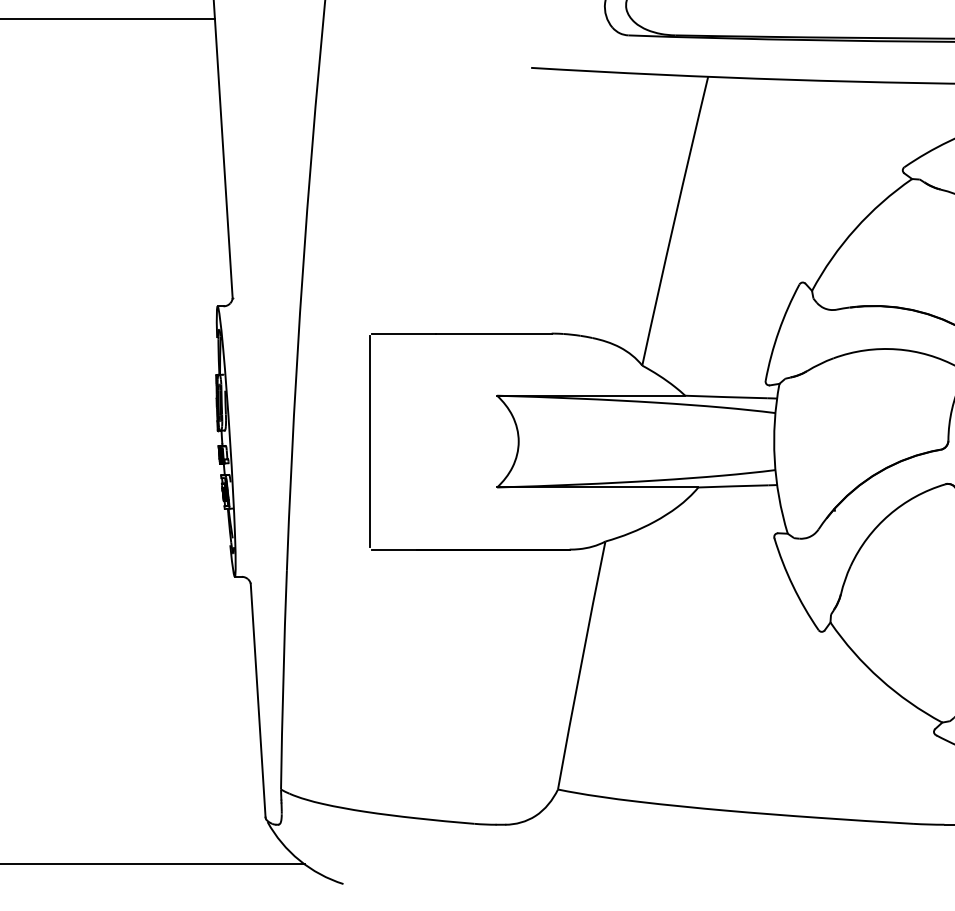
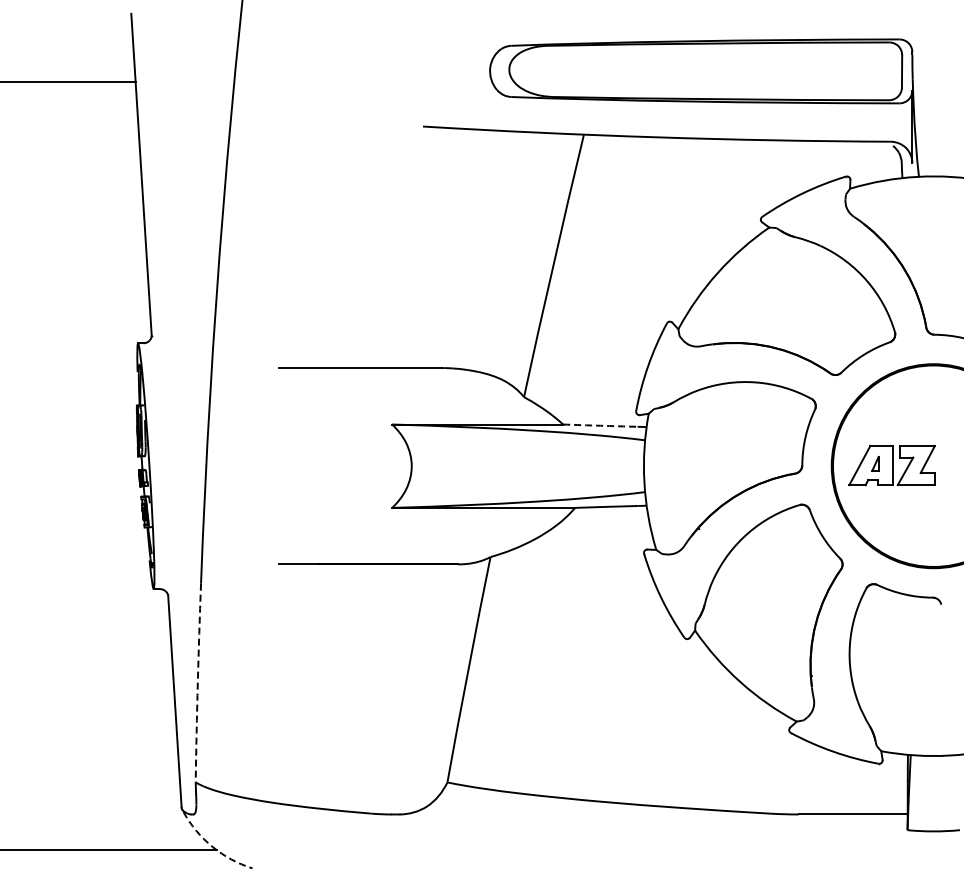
arc: (726, 396) -> (600, 425), solid -> dashed
line: (369, 441) -> (276, 466), removed
arc: (283, 680) -> (197, 683), solid -> dashed
arc: (299, 859) -> (212, 846), solid -> dashed

